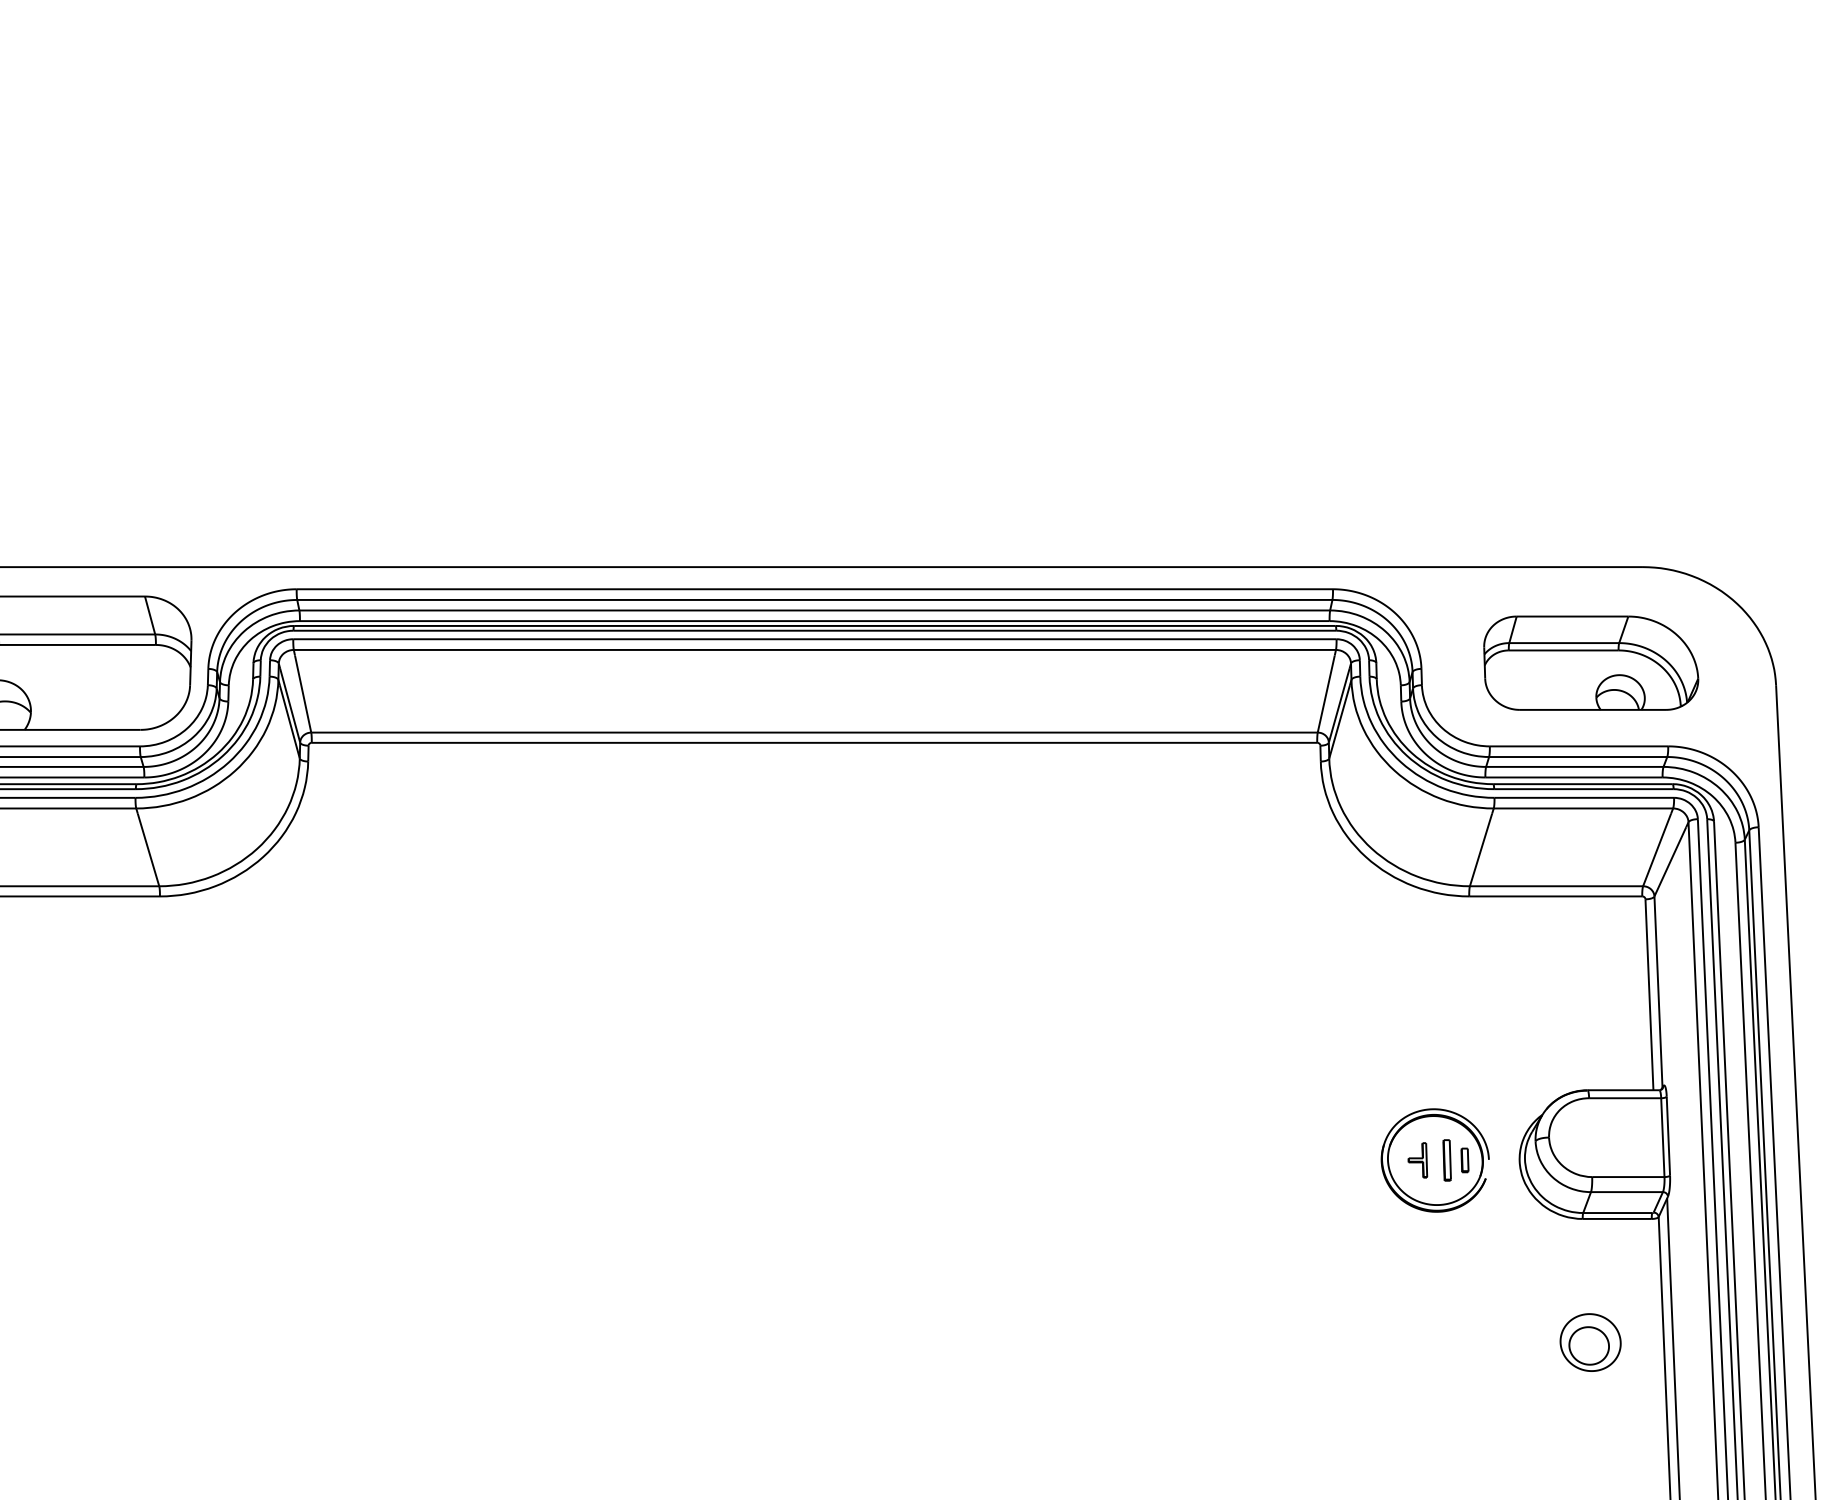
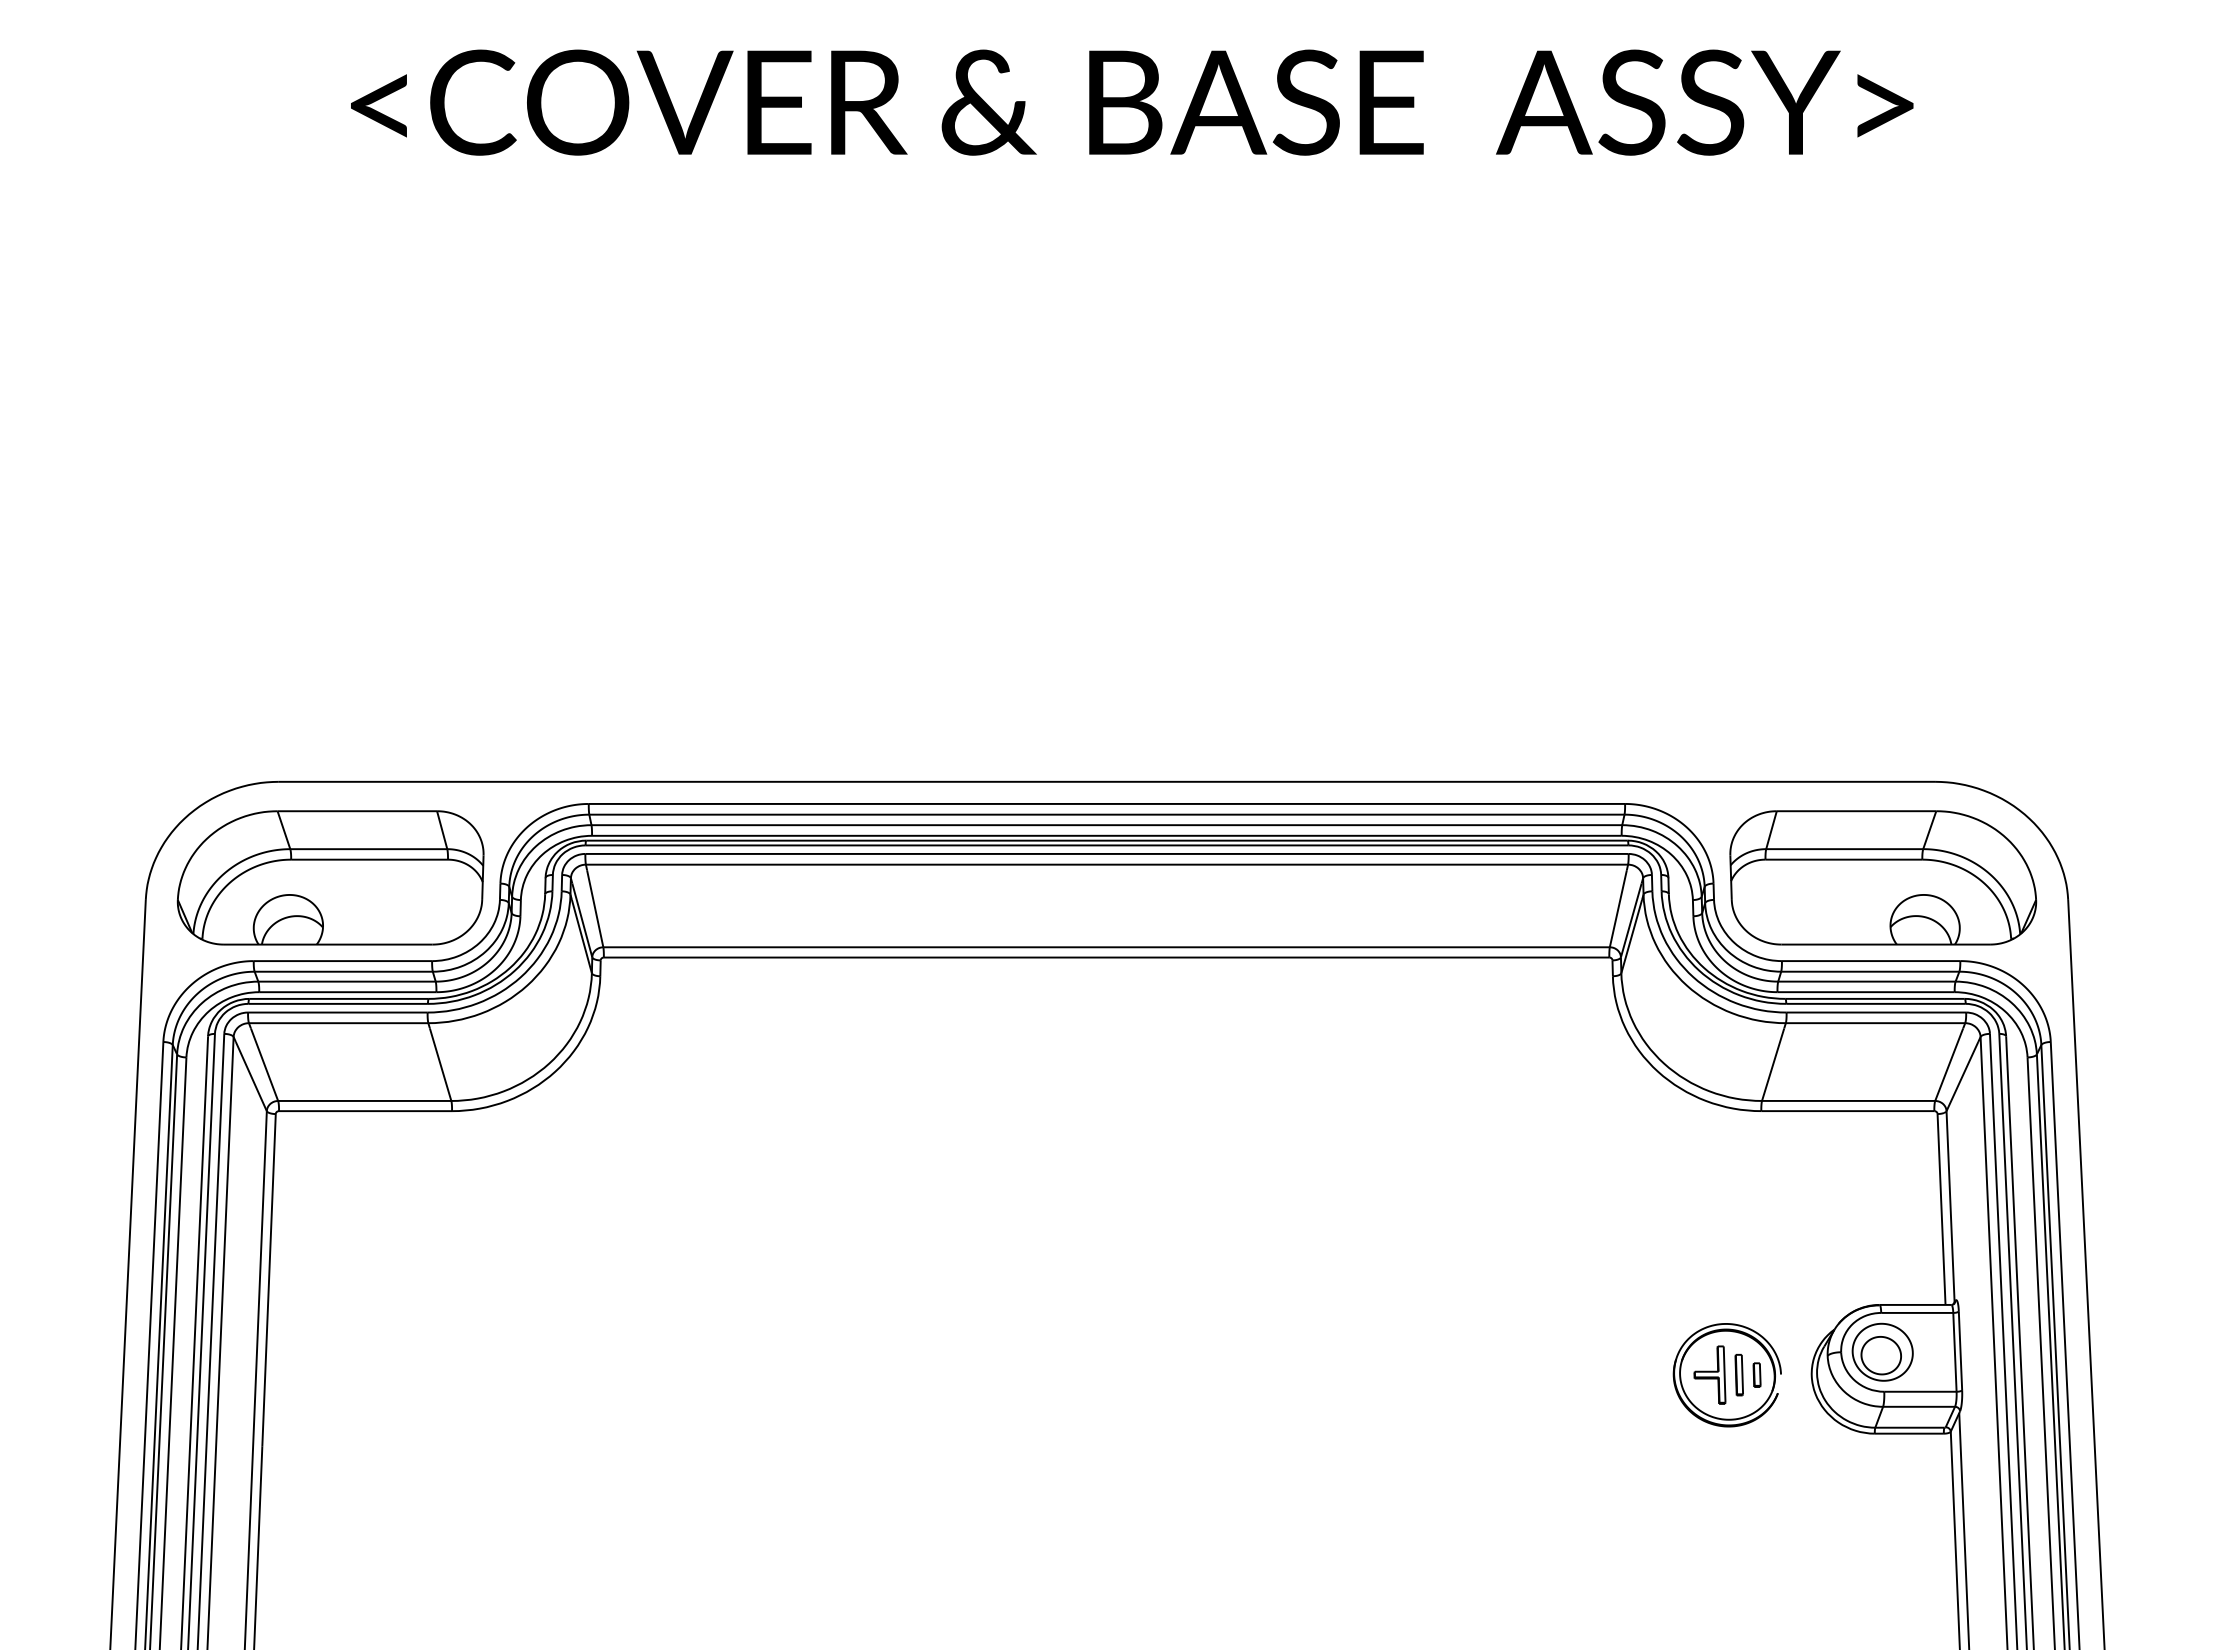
part: (1591, 662) -> (1883, 877), size x1.43
part: (1417, 1159) -> (1709, 1374), size x1.67
part: (1590, 1341) -> (1882, 1351), moved

